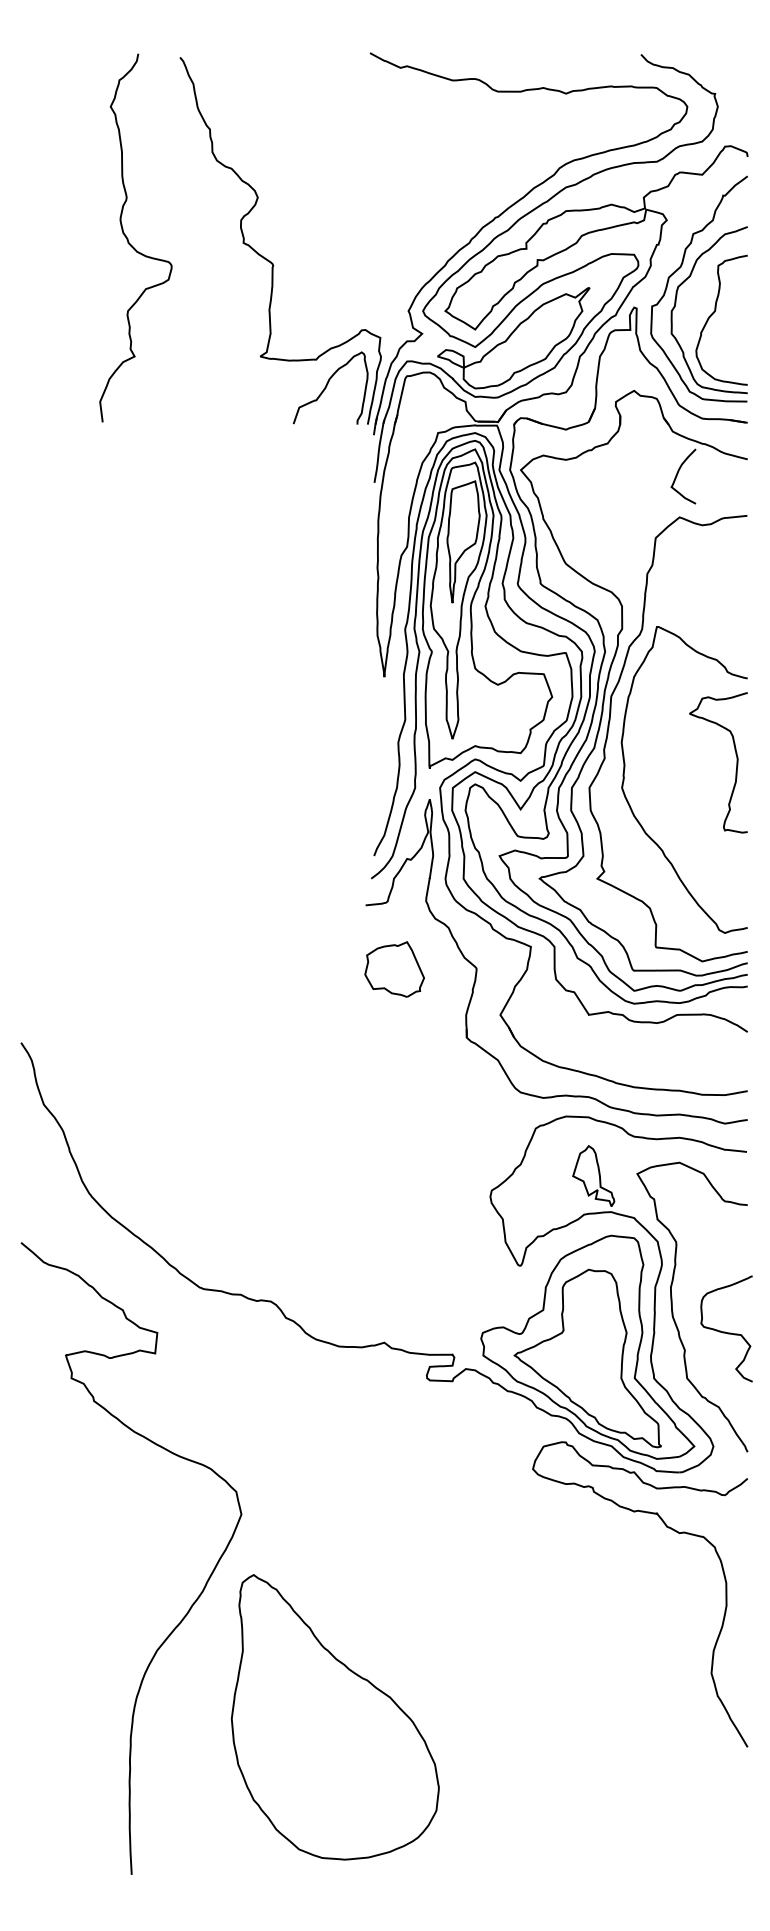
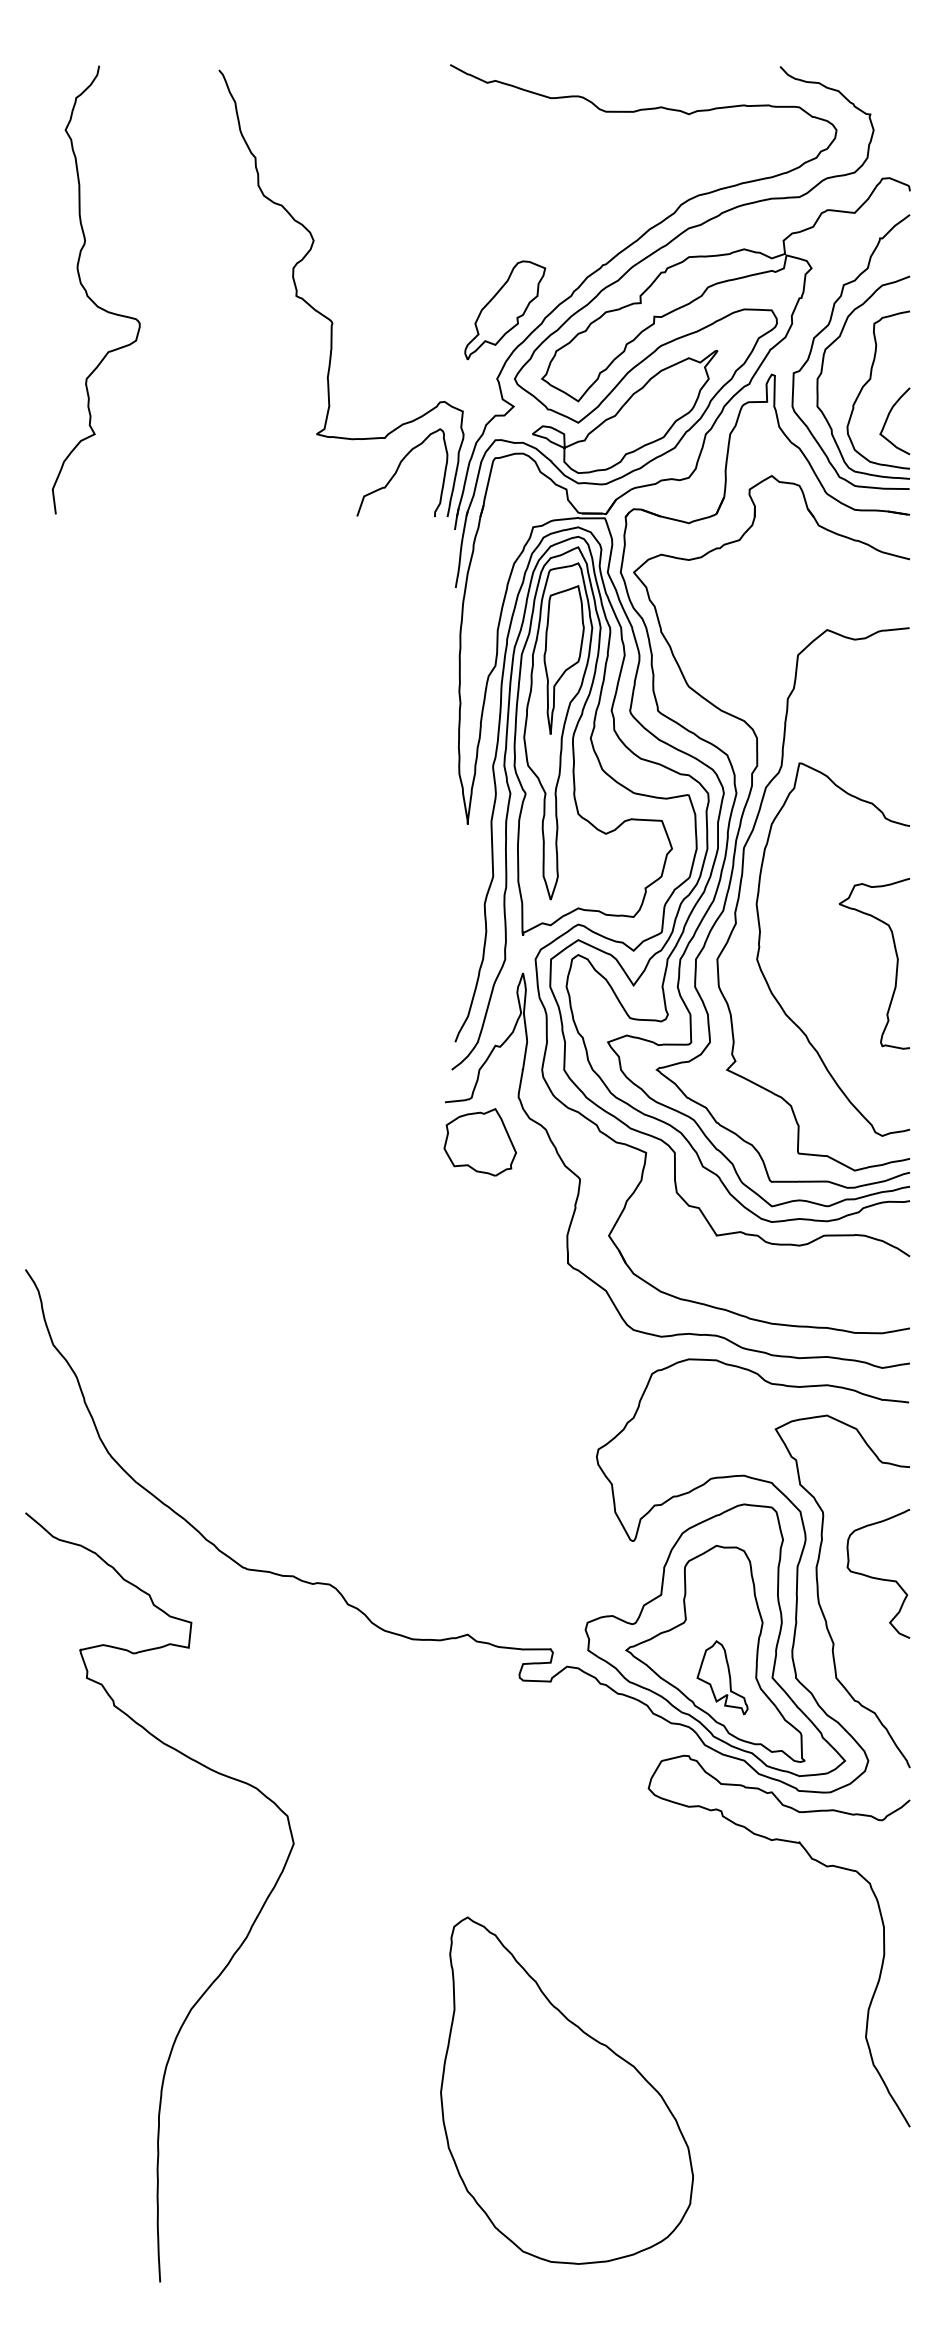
curve: (128, 240) -> (87, 292), moved
part: (415, 254) -> (505, 310), added
curve: (678, 474) -> (888, 418), moved
curve: (736, 762) -> (896, 963), moved
part: (394, 969) -> (479, 1142), moved
part: (593, 1175) -> (722, 1677), moved
curve: (726, 1331) -> (878, 1577), moved
part: (334, 1717) -> (566, 2090), moved

